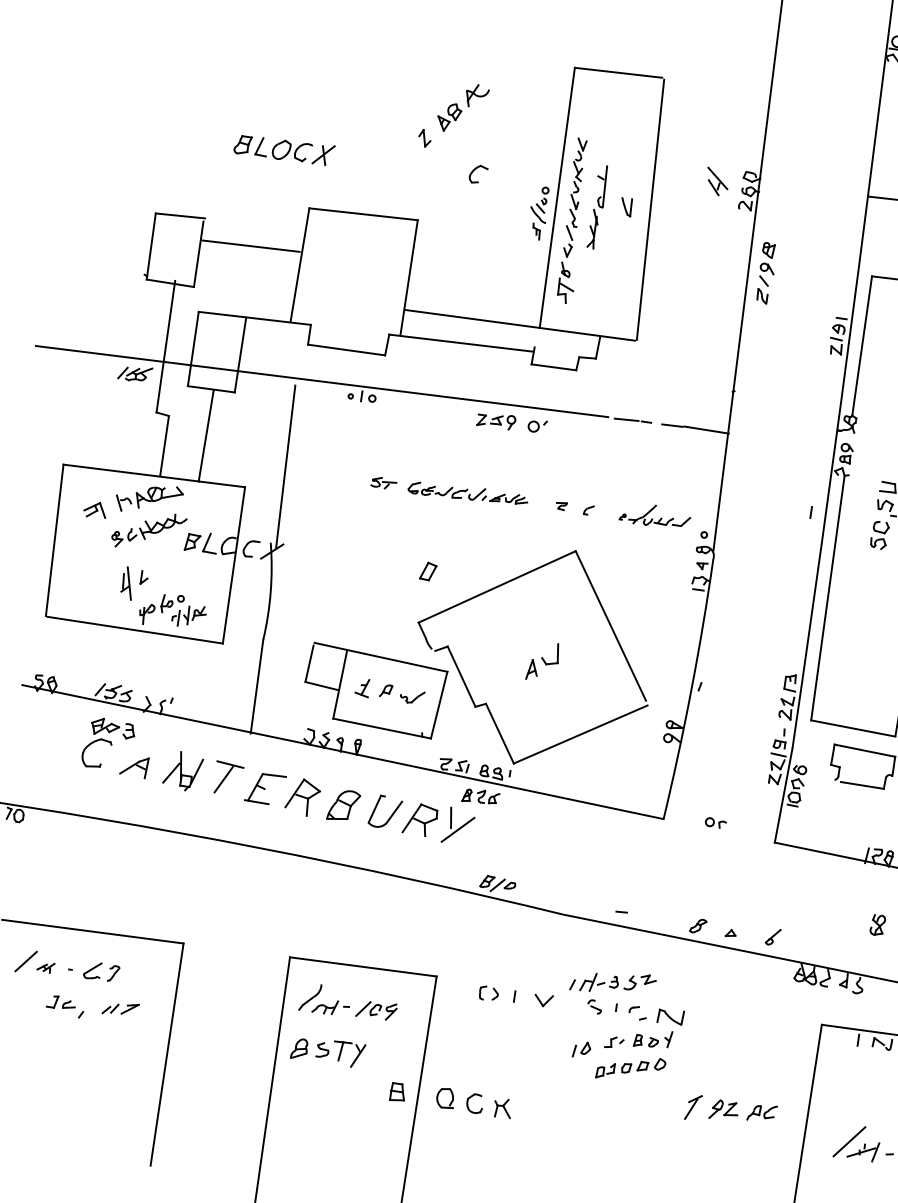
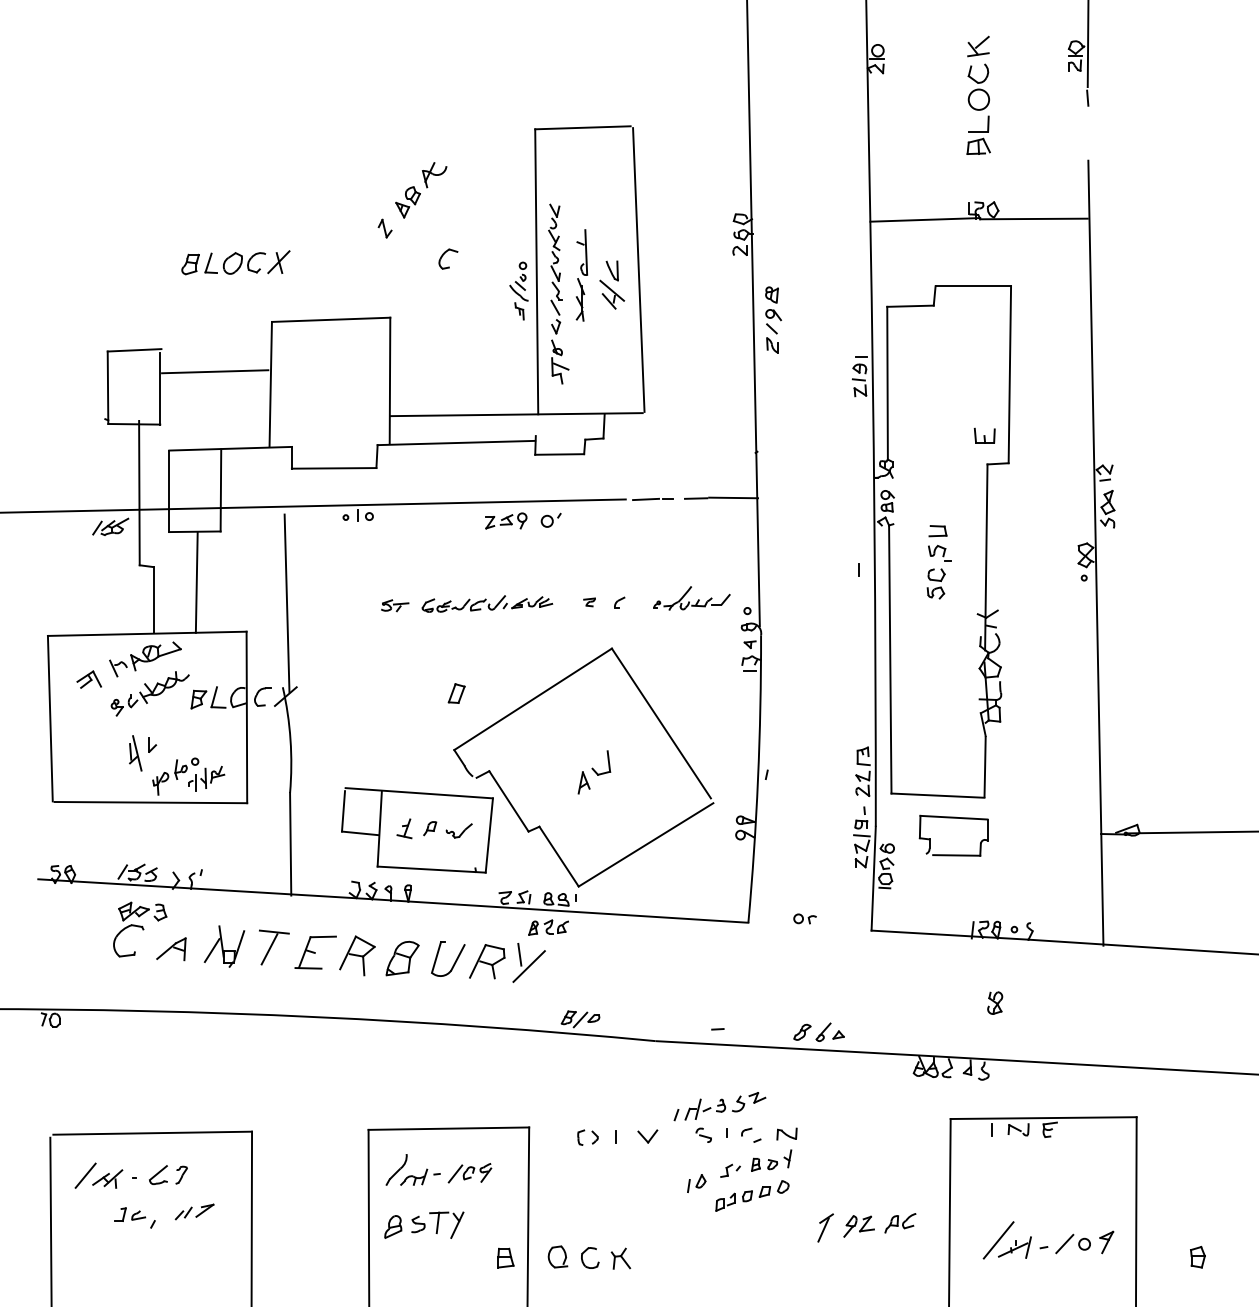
part: (717, 181) -> (612, 294), moved
part: (773, 936) -> (823, 1031), moved
part: (45, 966) -> (107, 1178), size x1.67
part: (670, 1016) -> (786, 1133), size x0.71

